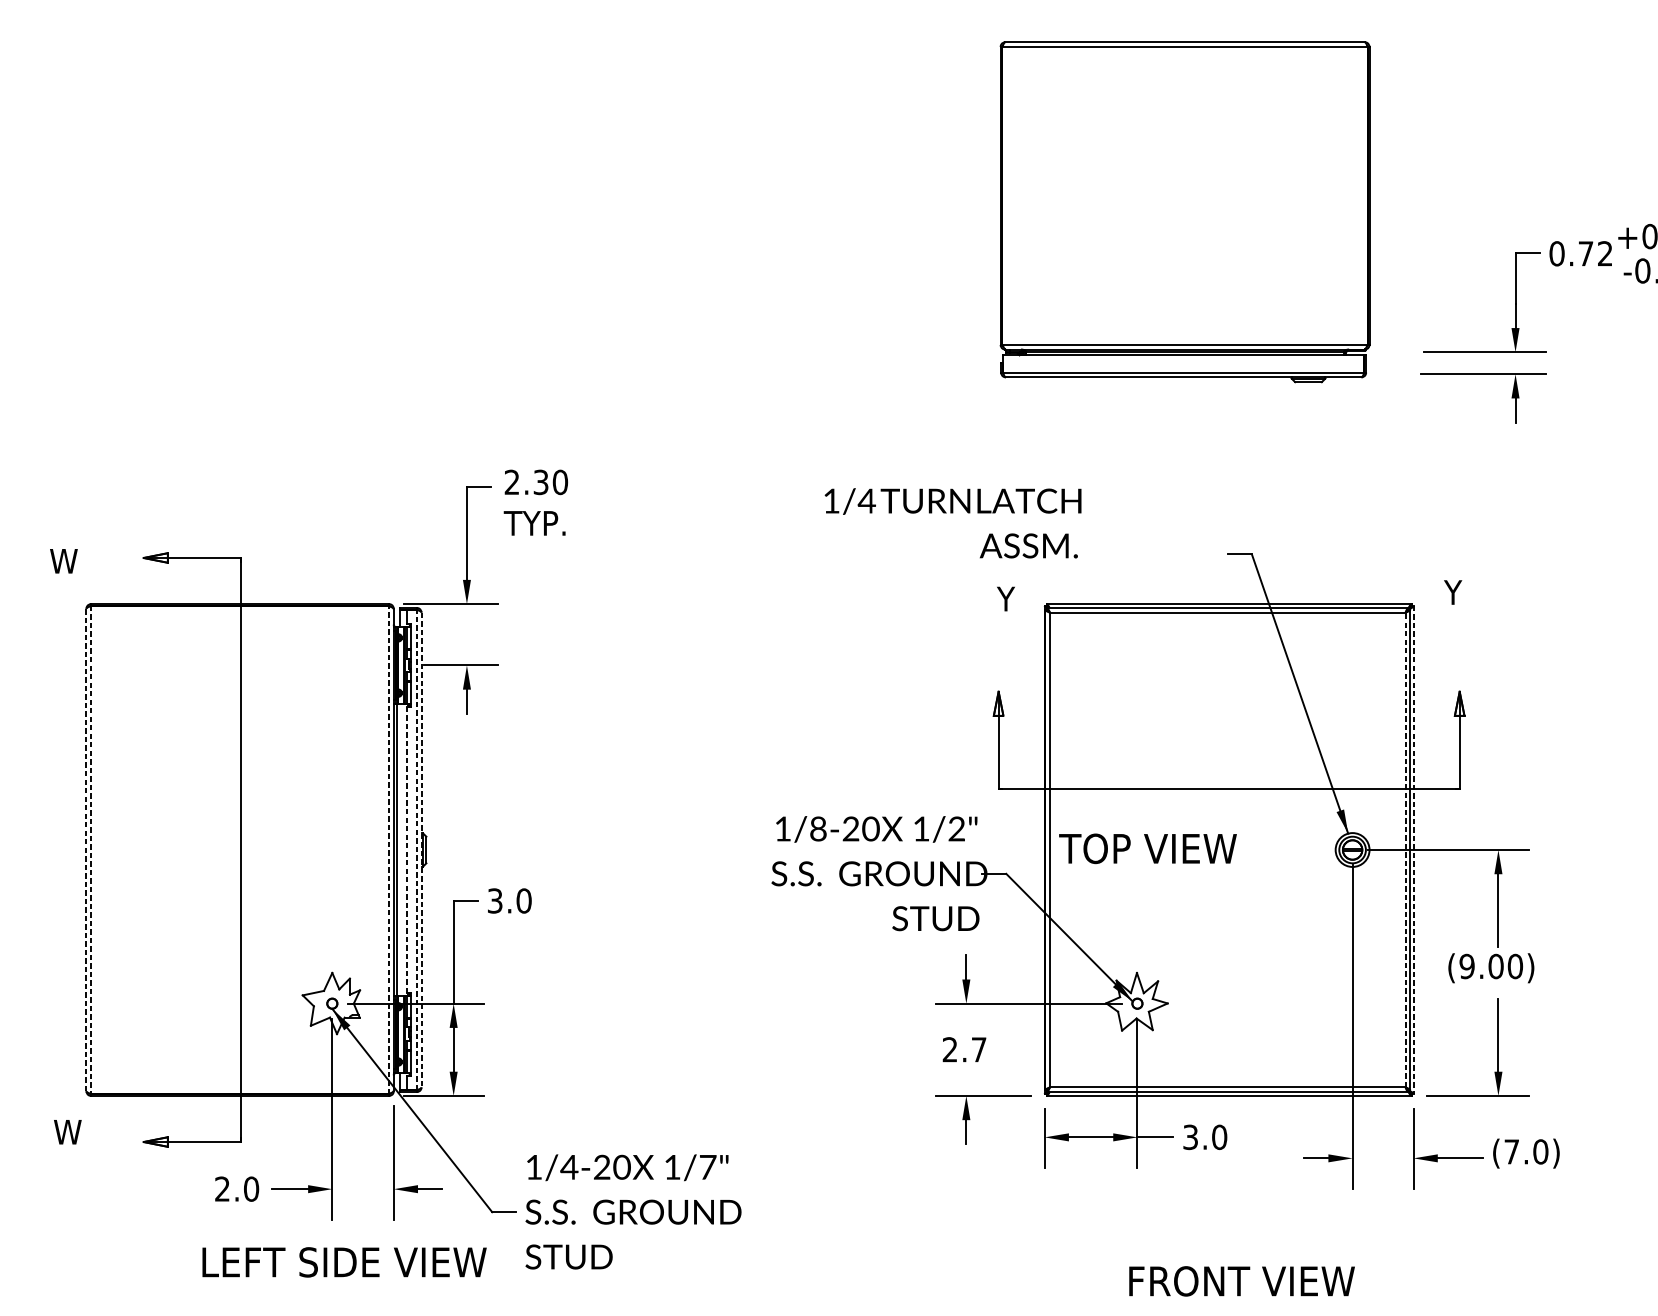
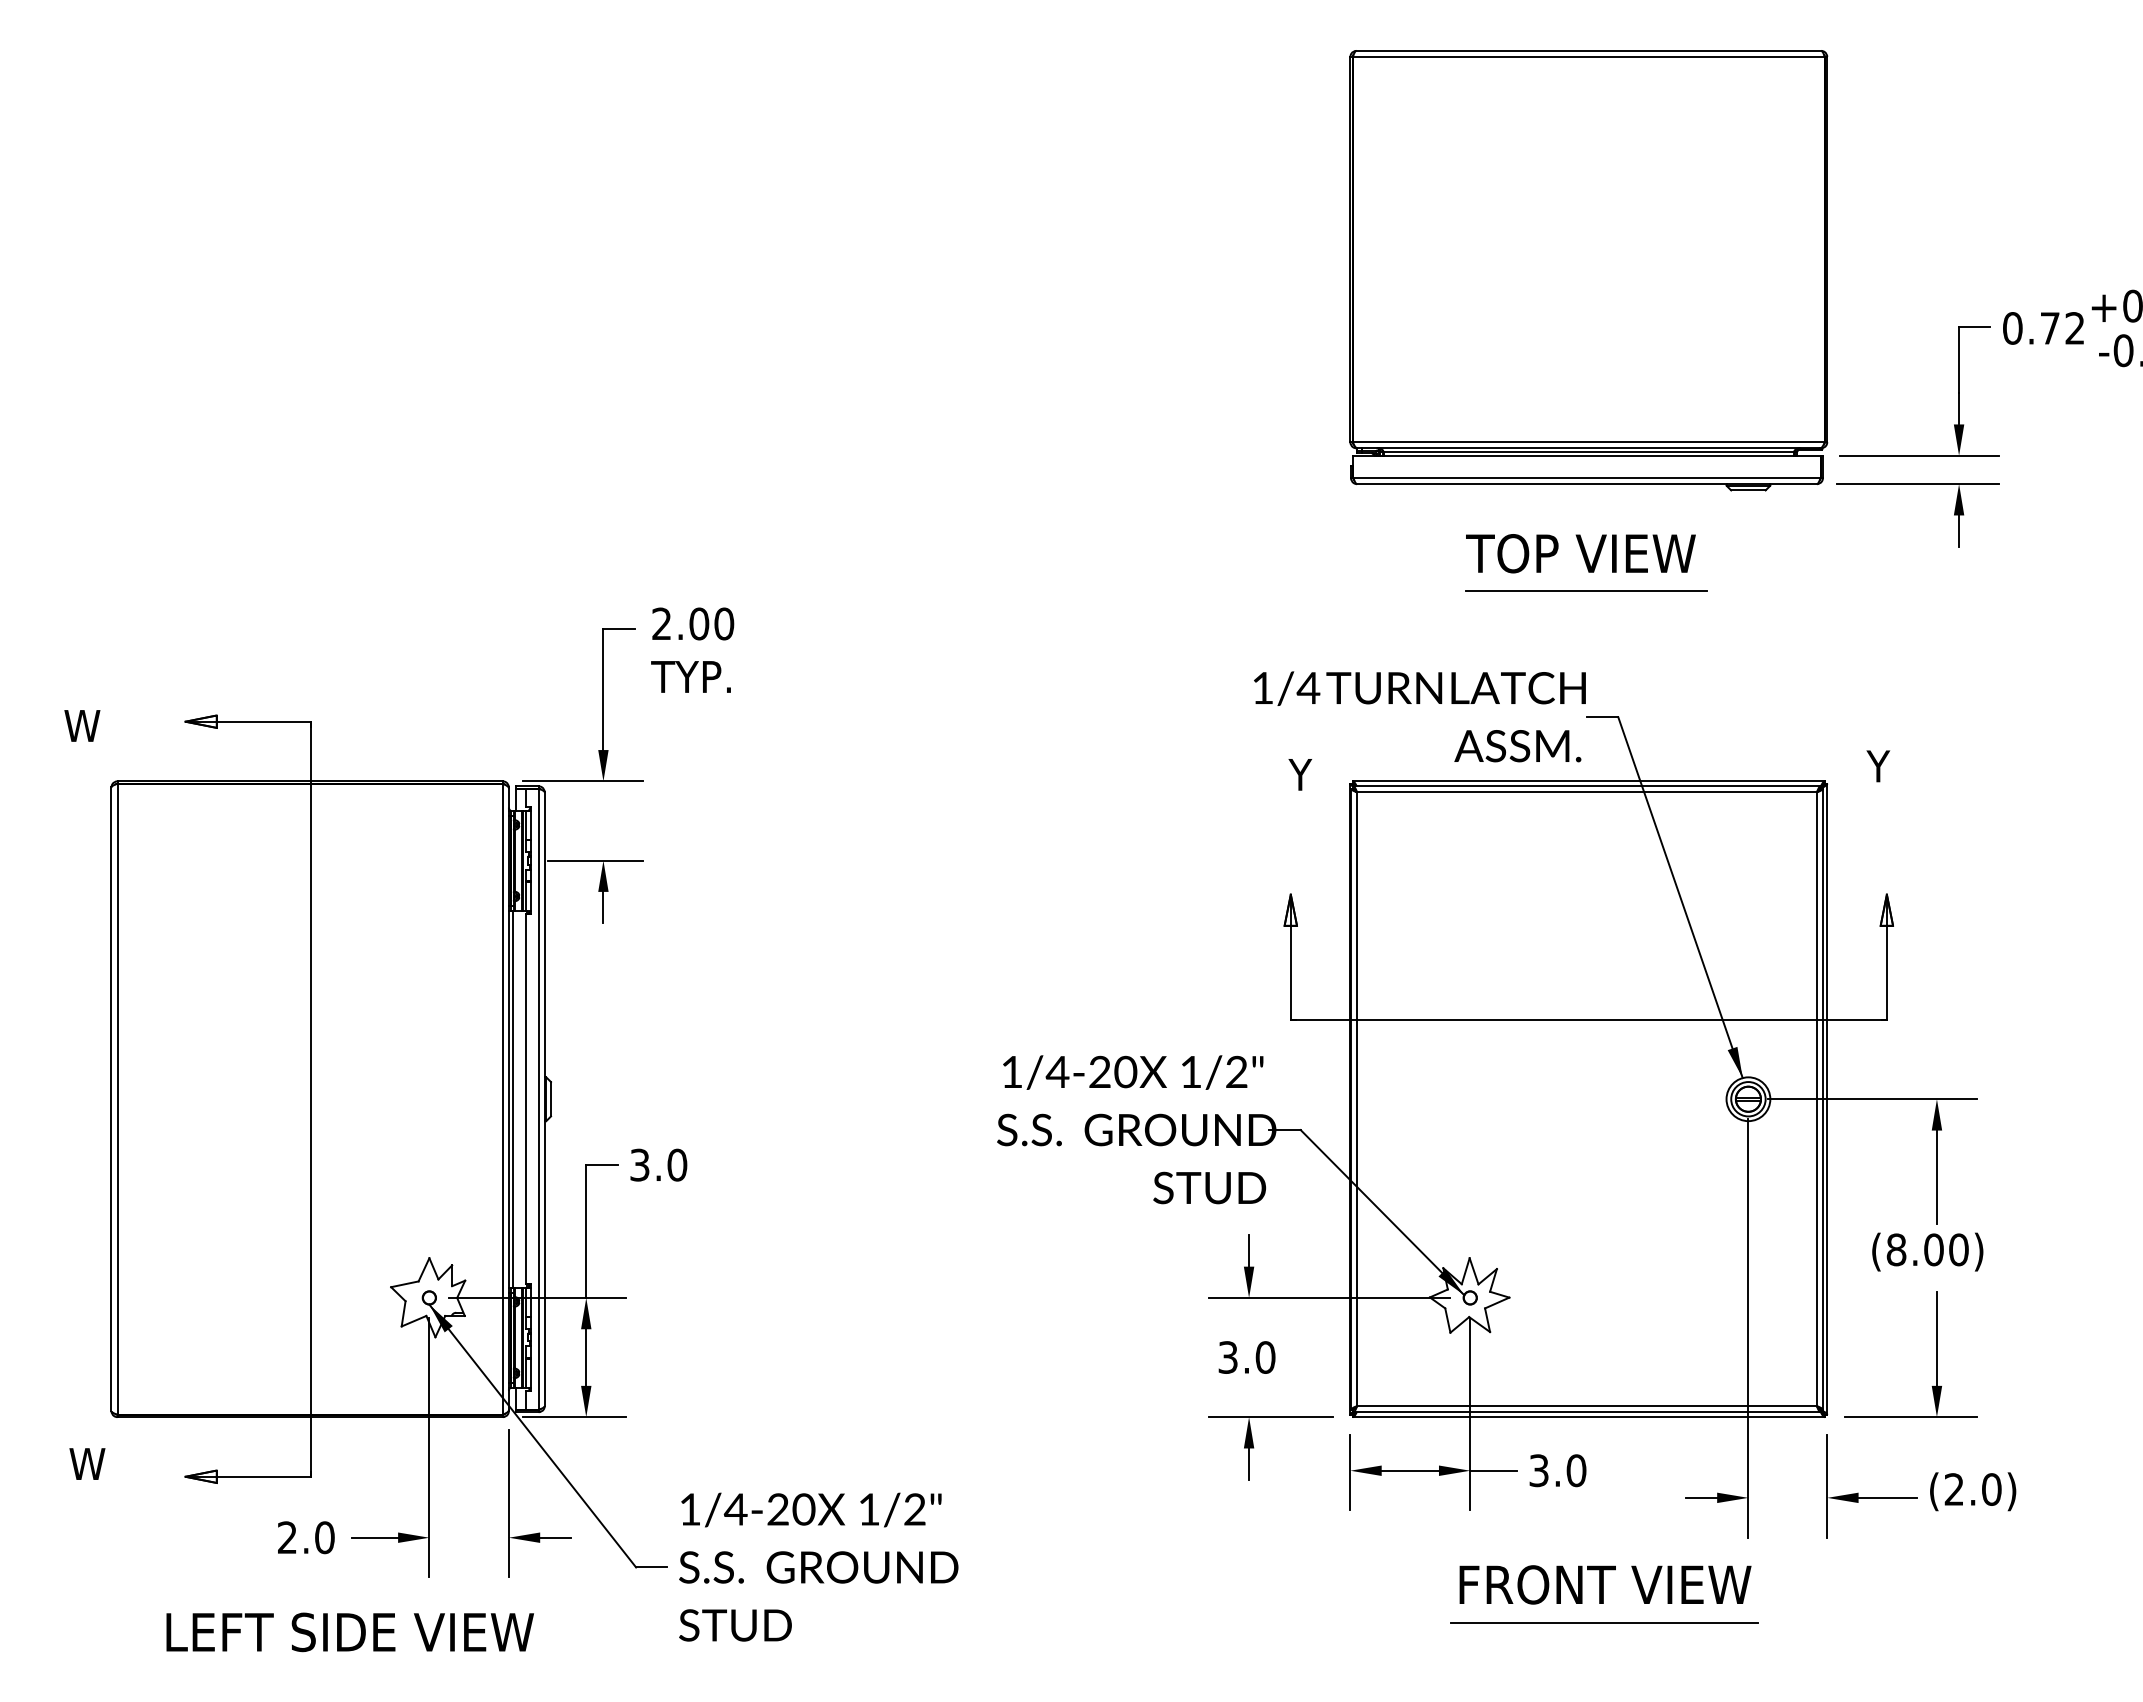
part: (1184, 212) -> (1588, 270), moved
line: (1227, 457) -> (1586, 591), added
text: (541, 482) -> (699, 623), 2.30 -> 2.00
text: (952, 523) -> (1419, 716), moved
text: (818, 828) -> (1057, 1071), 1/8-20 -> 1/4-20
text: (1147, 848) -> (1580, 553), moved
line: (86, 850) -> (111, 1099), dashed -> solid
line: (91, 850) -> (117, 1099), dashed -> solid
line: (388, 850) -> (502, 1099), dashed -> solid
line: (407, 850) -> (526, 1099), dashed -> solid
line: (416, 850) -> (538, 1099), dashed -> solid
line: (421, 850) -> (544, 1099), dashed -> solid
line: (1405, 850) -> (1816, 1099), dashed -> solid
line: (1413, 850) -> (1827, 1099), dashed -> solid
text: (1467, 966) -> (1896, 1249), (9.00) -> (8.00)
text: (964, 1049) -> (1246, 1357), 2.7 -> 3.0
text: (1511, 1151) -> (1953, 1489), (7.0) -> (2.0)
text: (708, 1167) -> (915, 1509), 1/7" -> 1/2"
line: (1241, 1254) -> (1604, 1622), added
text: (344, 1262) -> (349, 1632), moved
text: (1242, 1281) -> (1605, 1584), moved

